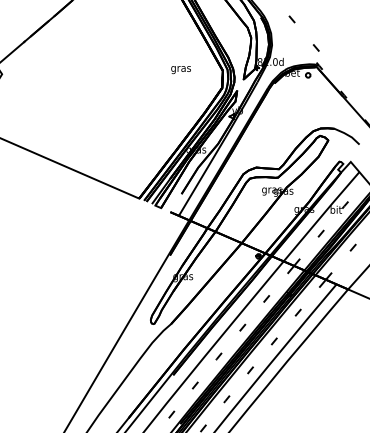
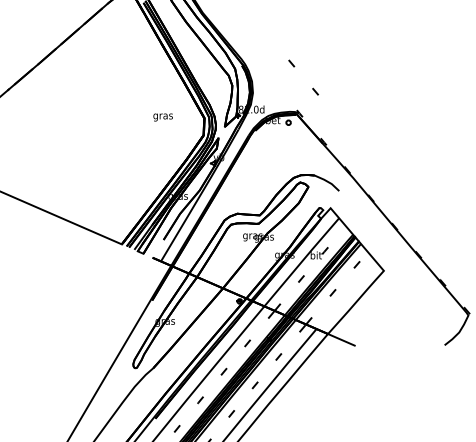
line: (294, 23) -> (294, 67), moved

